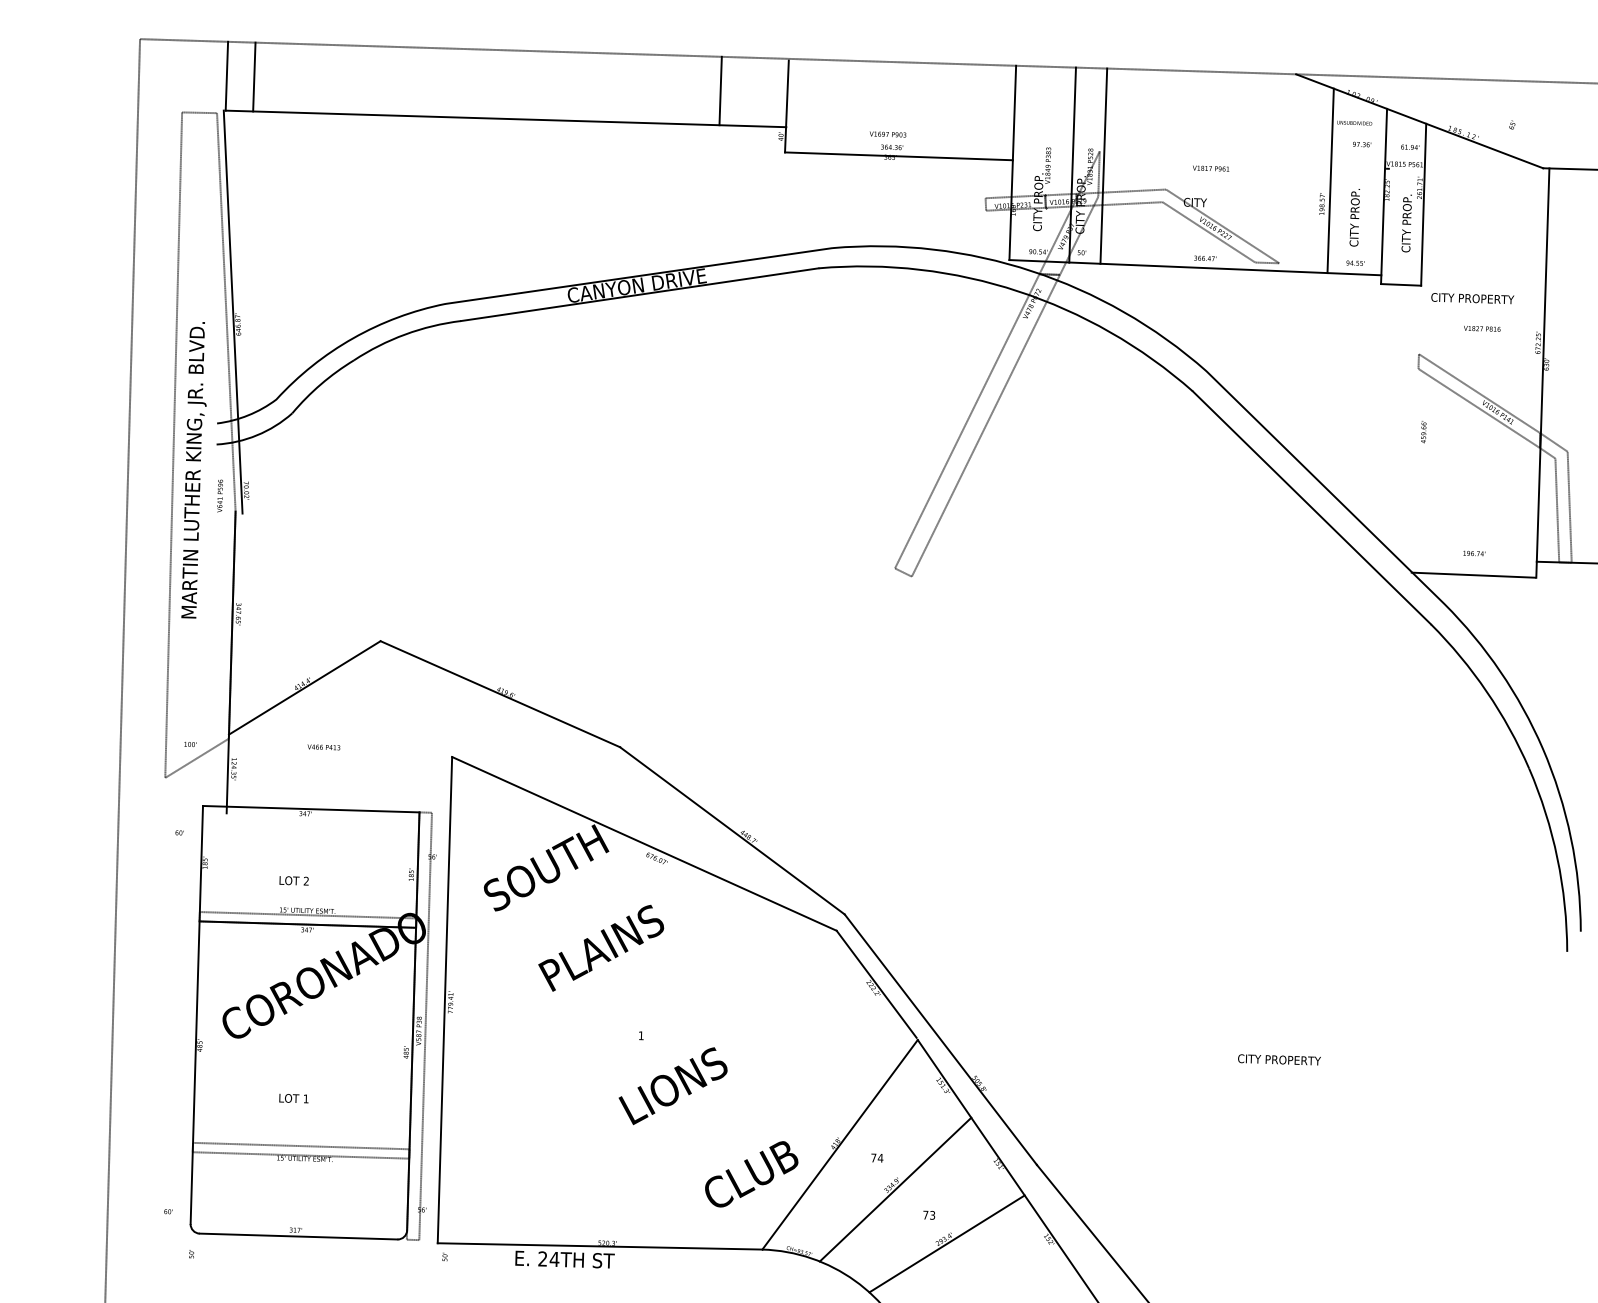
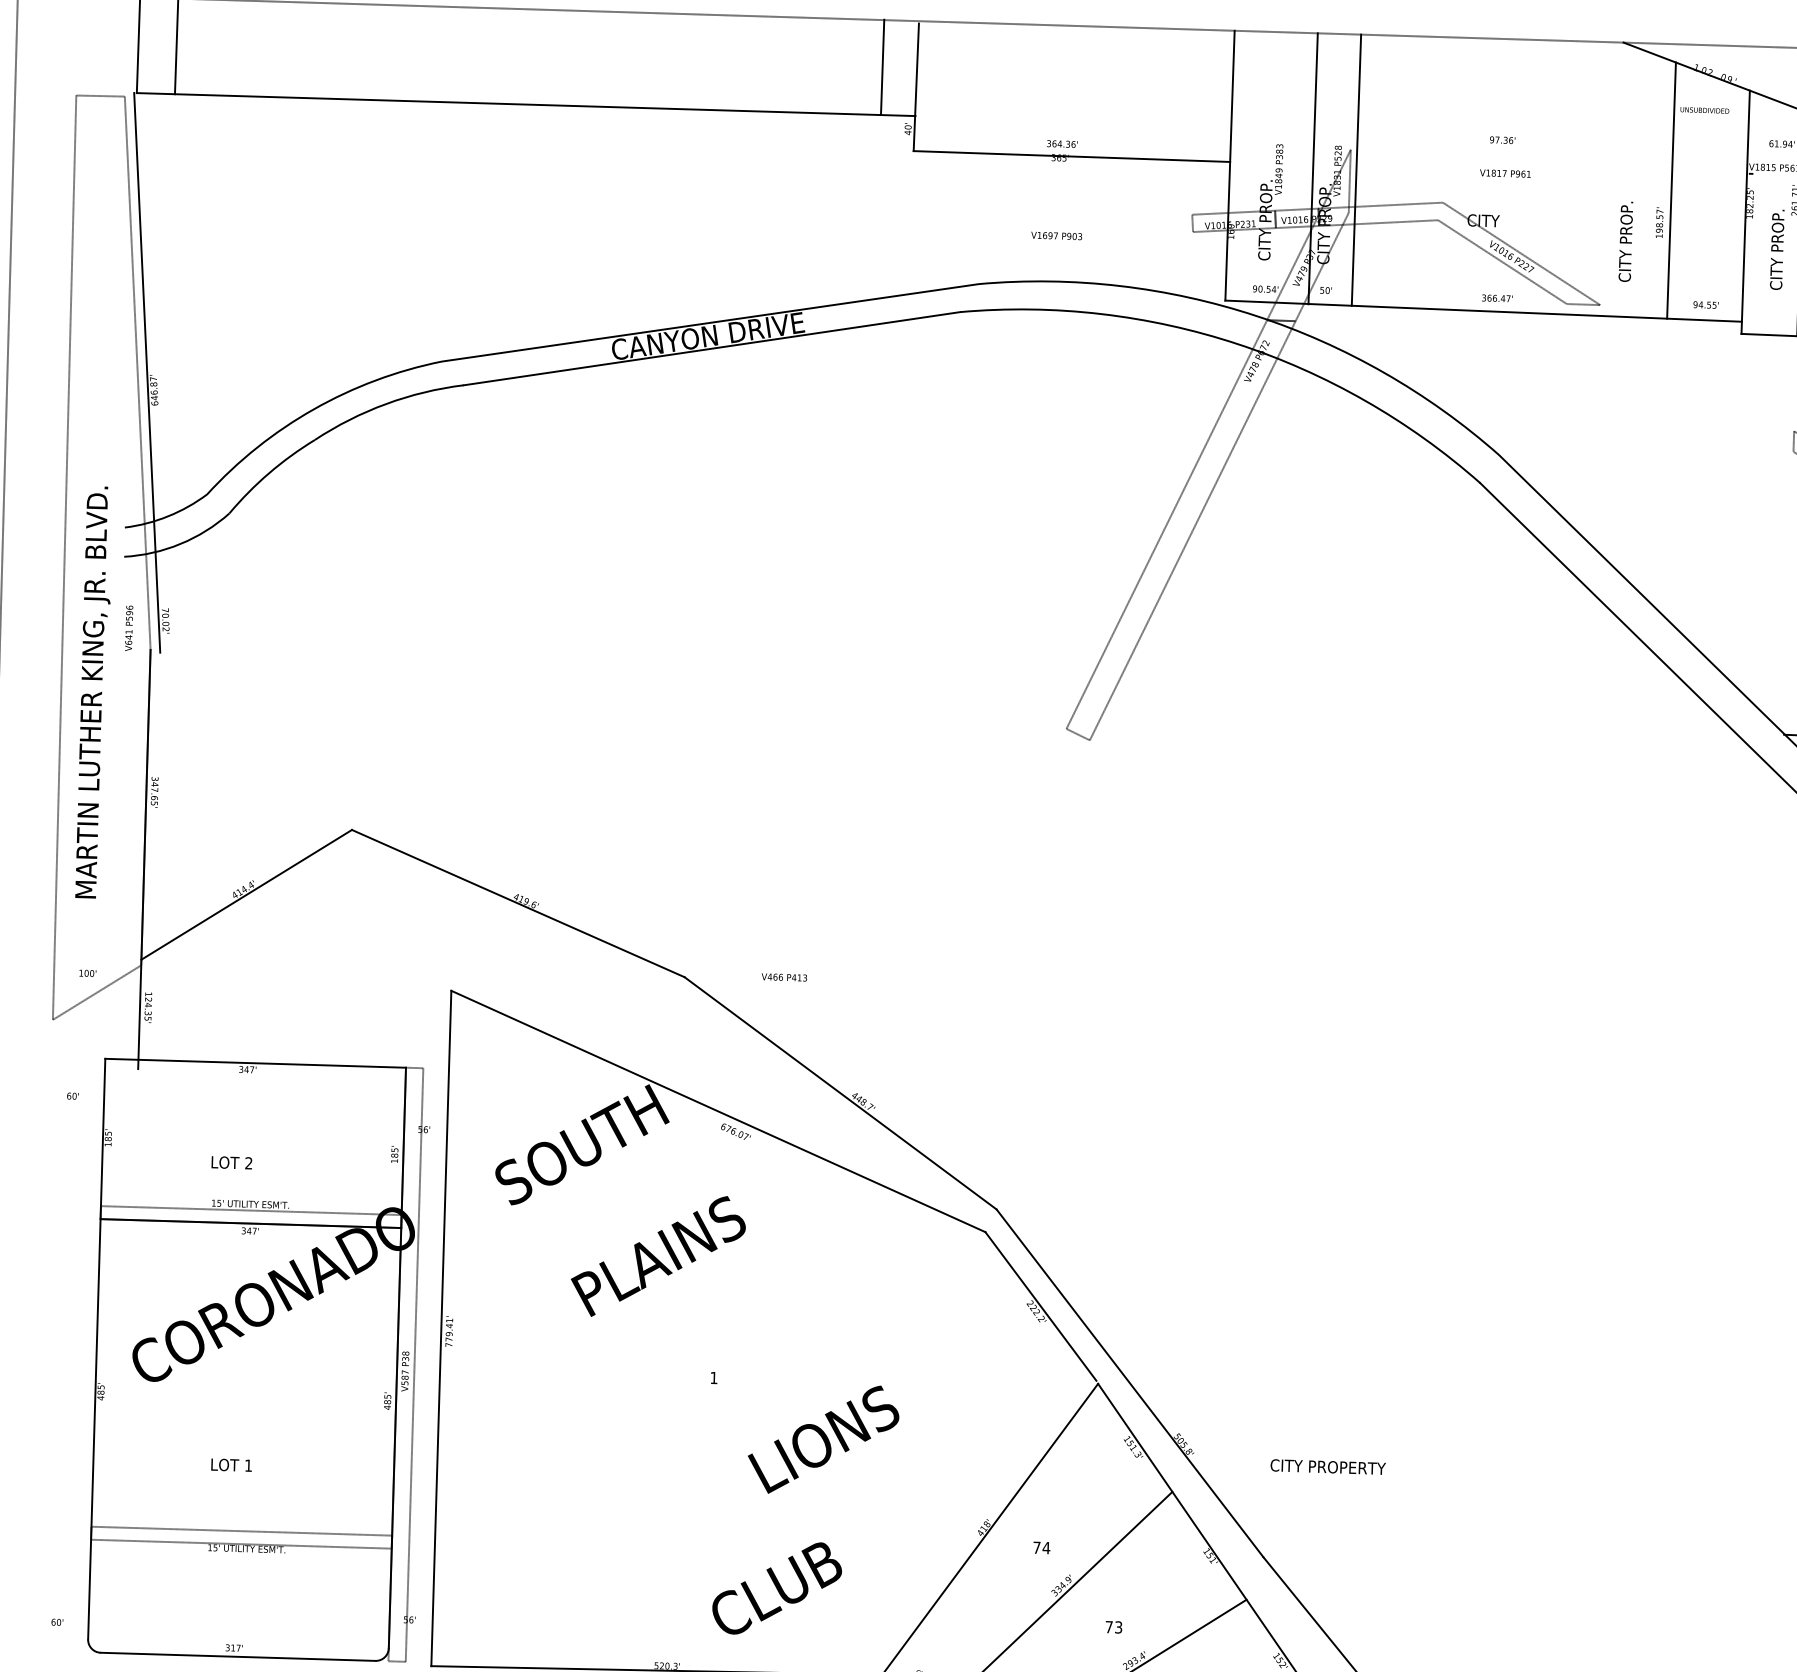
line: (720, 90) -> (882, 66), moved
text: (887, 134) -> (1056, 235), moved
text: (1362, 144) -> (1503, 140), moved
text: (1354, 217) -> (1625, 241), moved
text: (193, 470) -> (92, 692), moved
text: (323, 747) -> (783, 977), moved
text: (1279, 1059) -> (1328, 1466), moved
text: (672, 1086) -> (822, 1440), moved
text: (751, 1174) -> (776, 1588), moved

